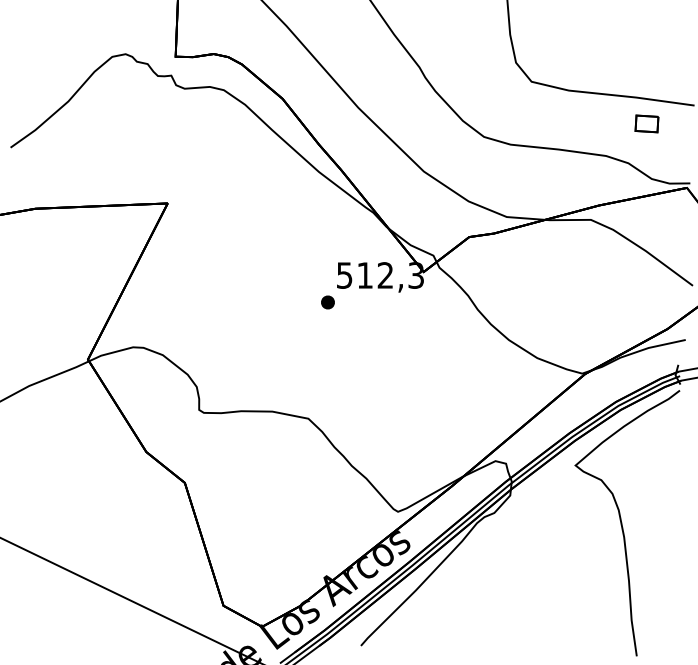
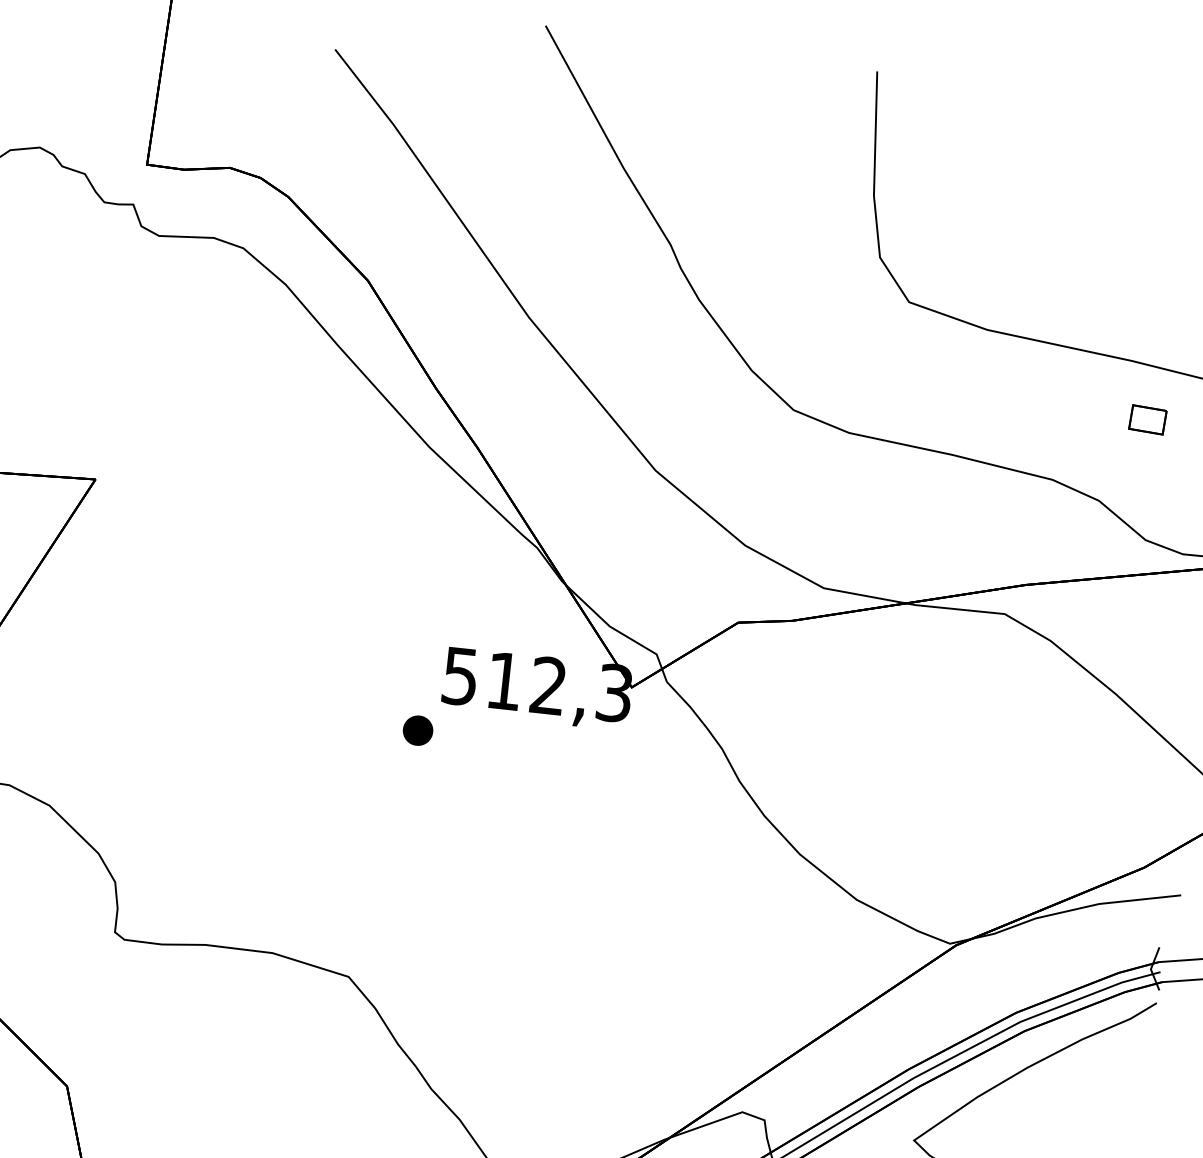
part: (646, 123) -> (1147, 419), size x0.71

